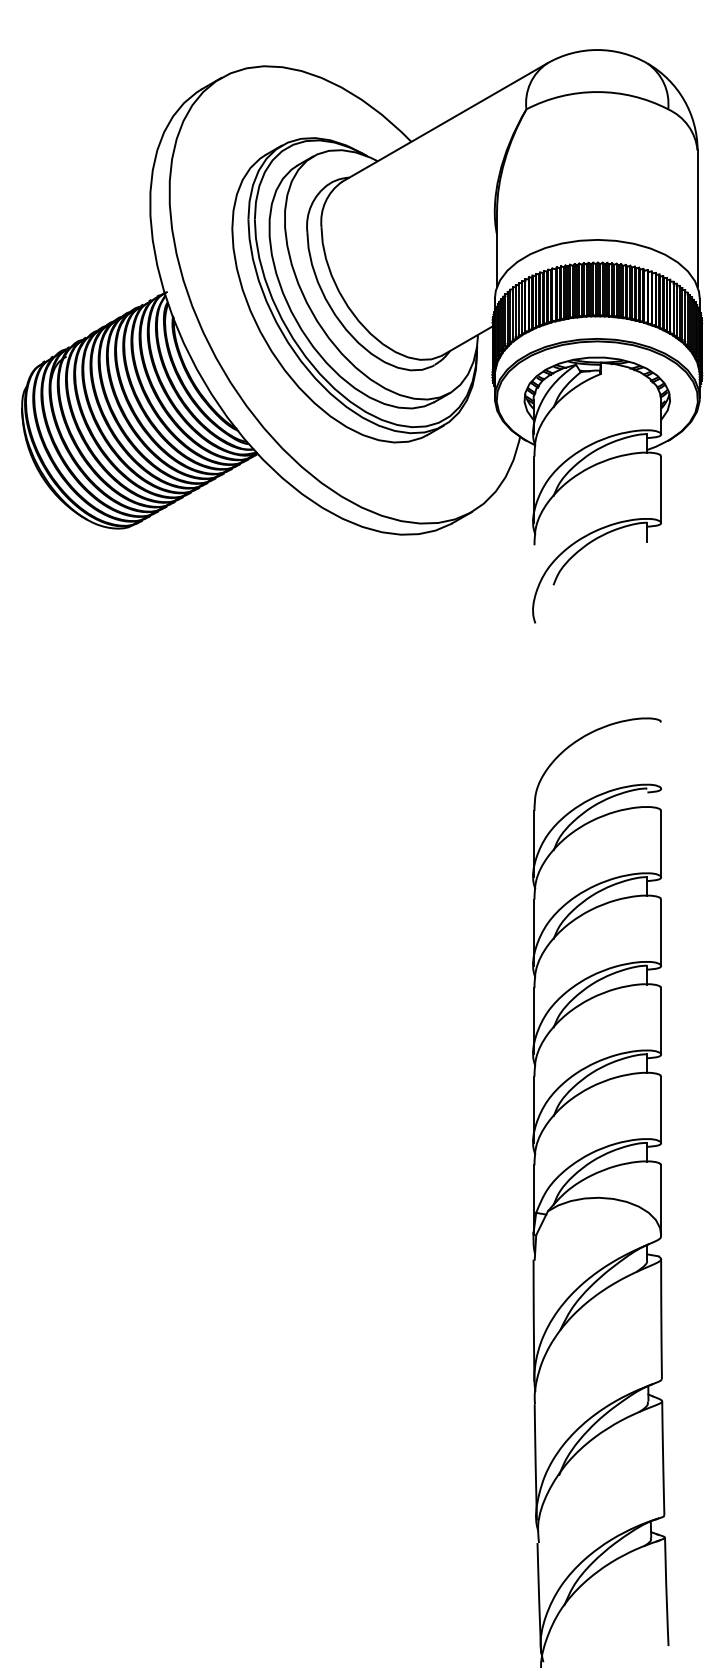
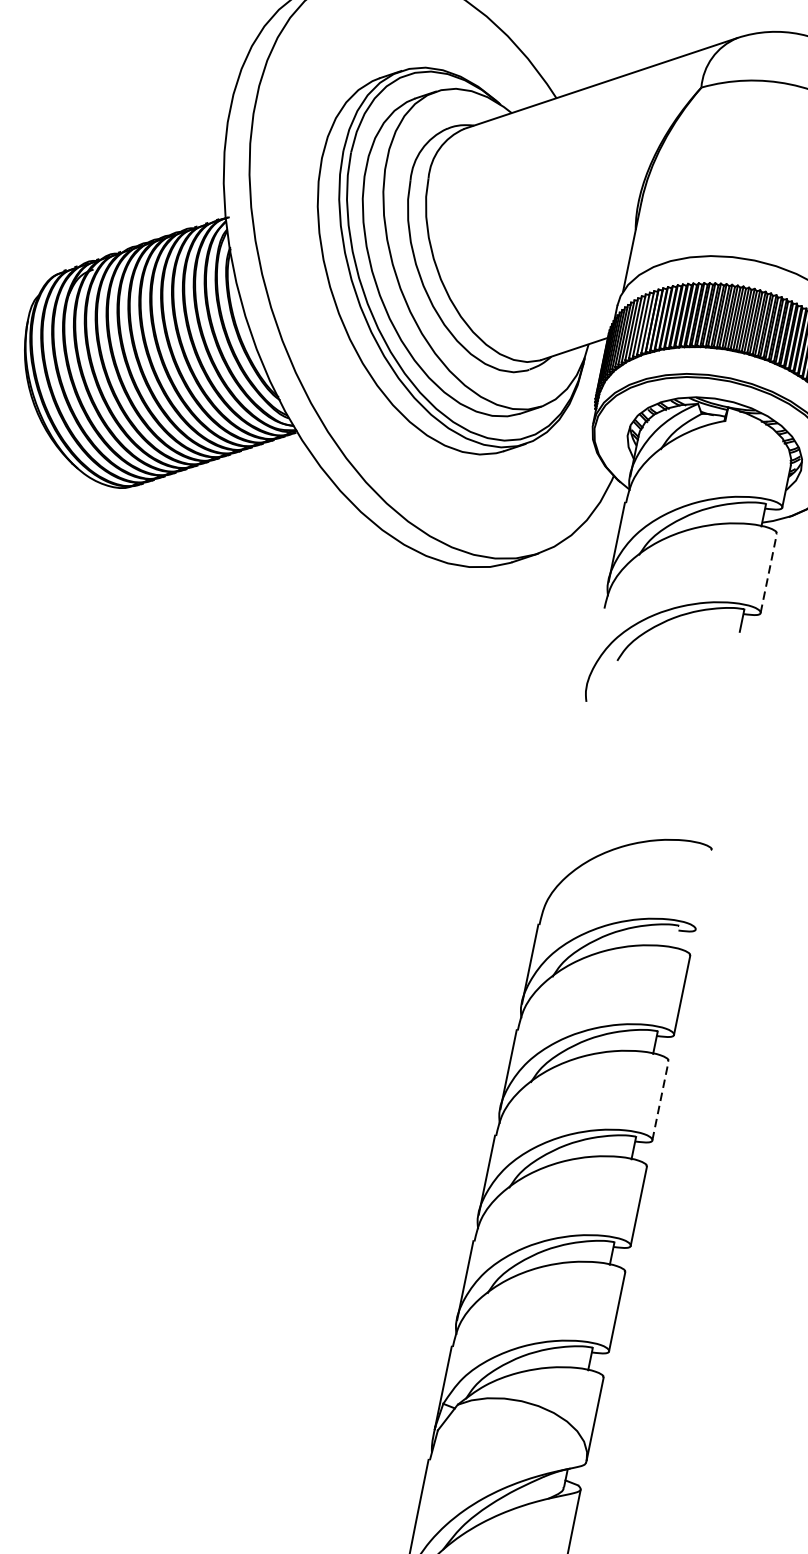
line: (661, 489) -> (769, 573), solid -> dashed
line: (661, 932) -> (661, 1100), solid -> dashed

